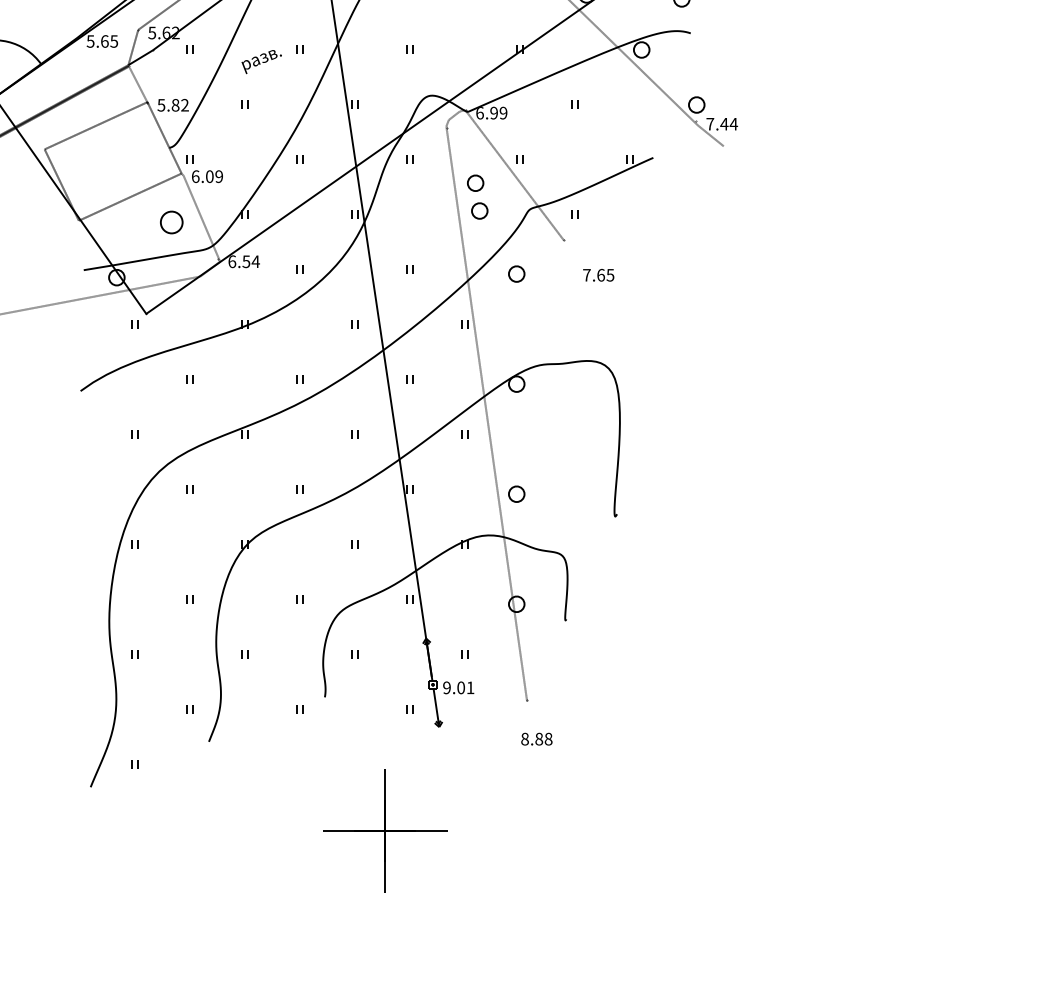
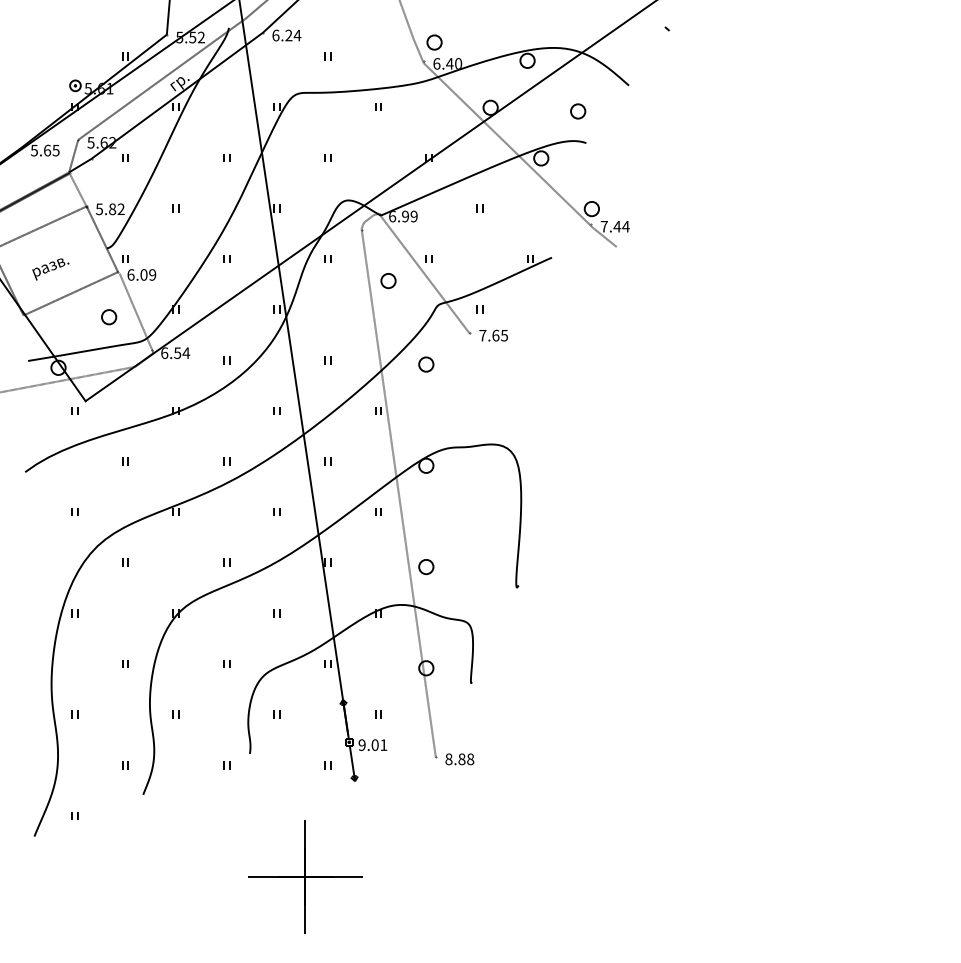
text: (261, 62) -> (50, 269), moved
part: (479, 210) -> (392, 306), removed
part: (172, 222) -> (109, 317), size x0.71
text: (598, 275) -> (493, 335), moved
text: (536, 739) -> (459, 759), moved

